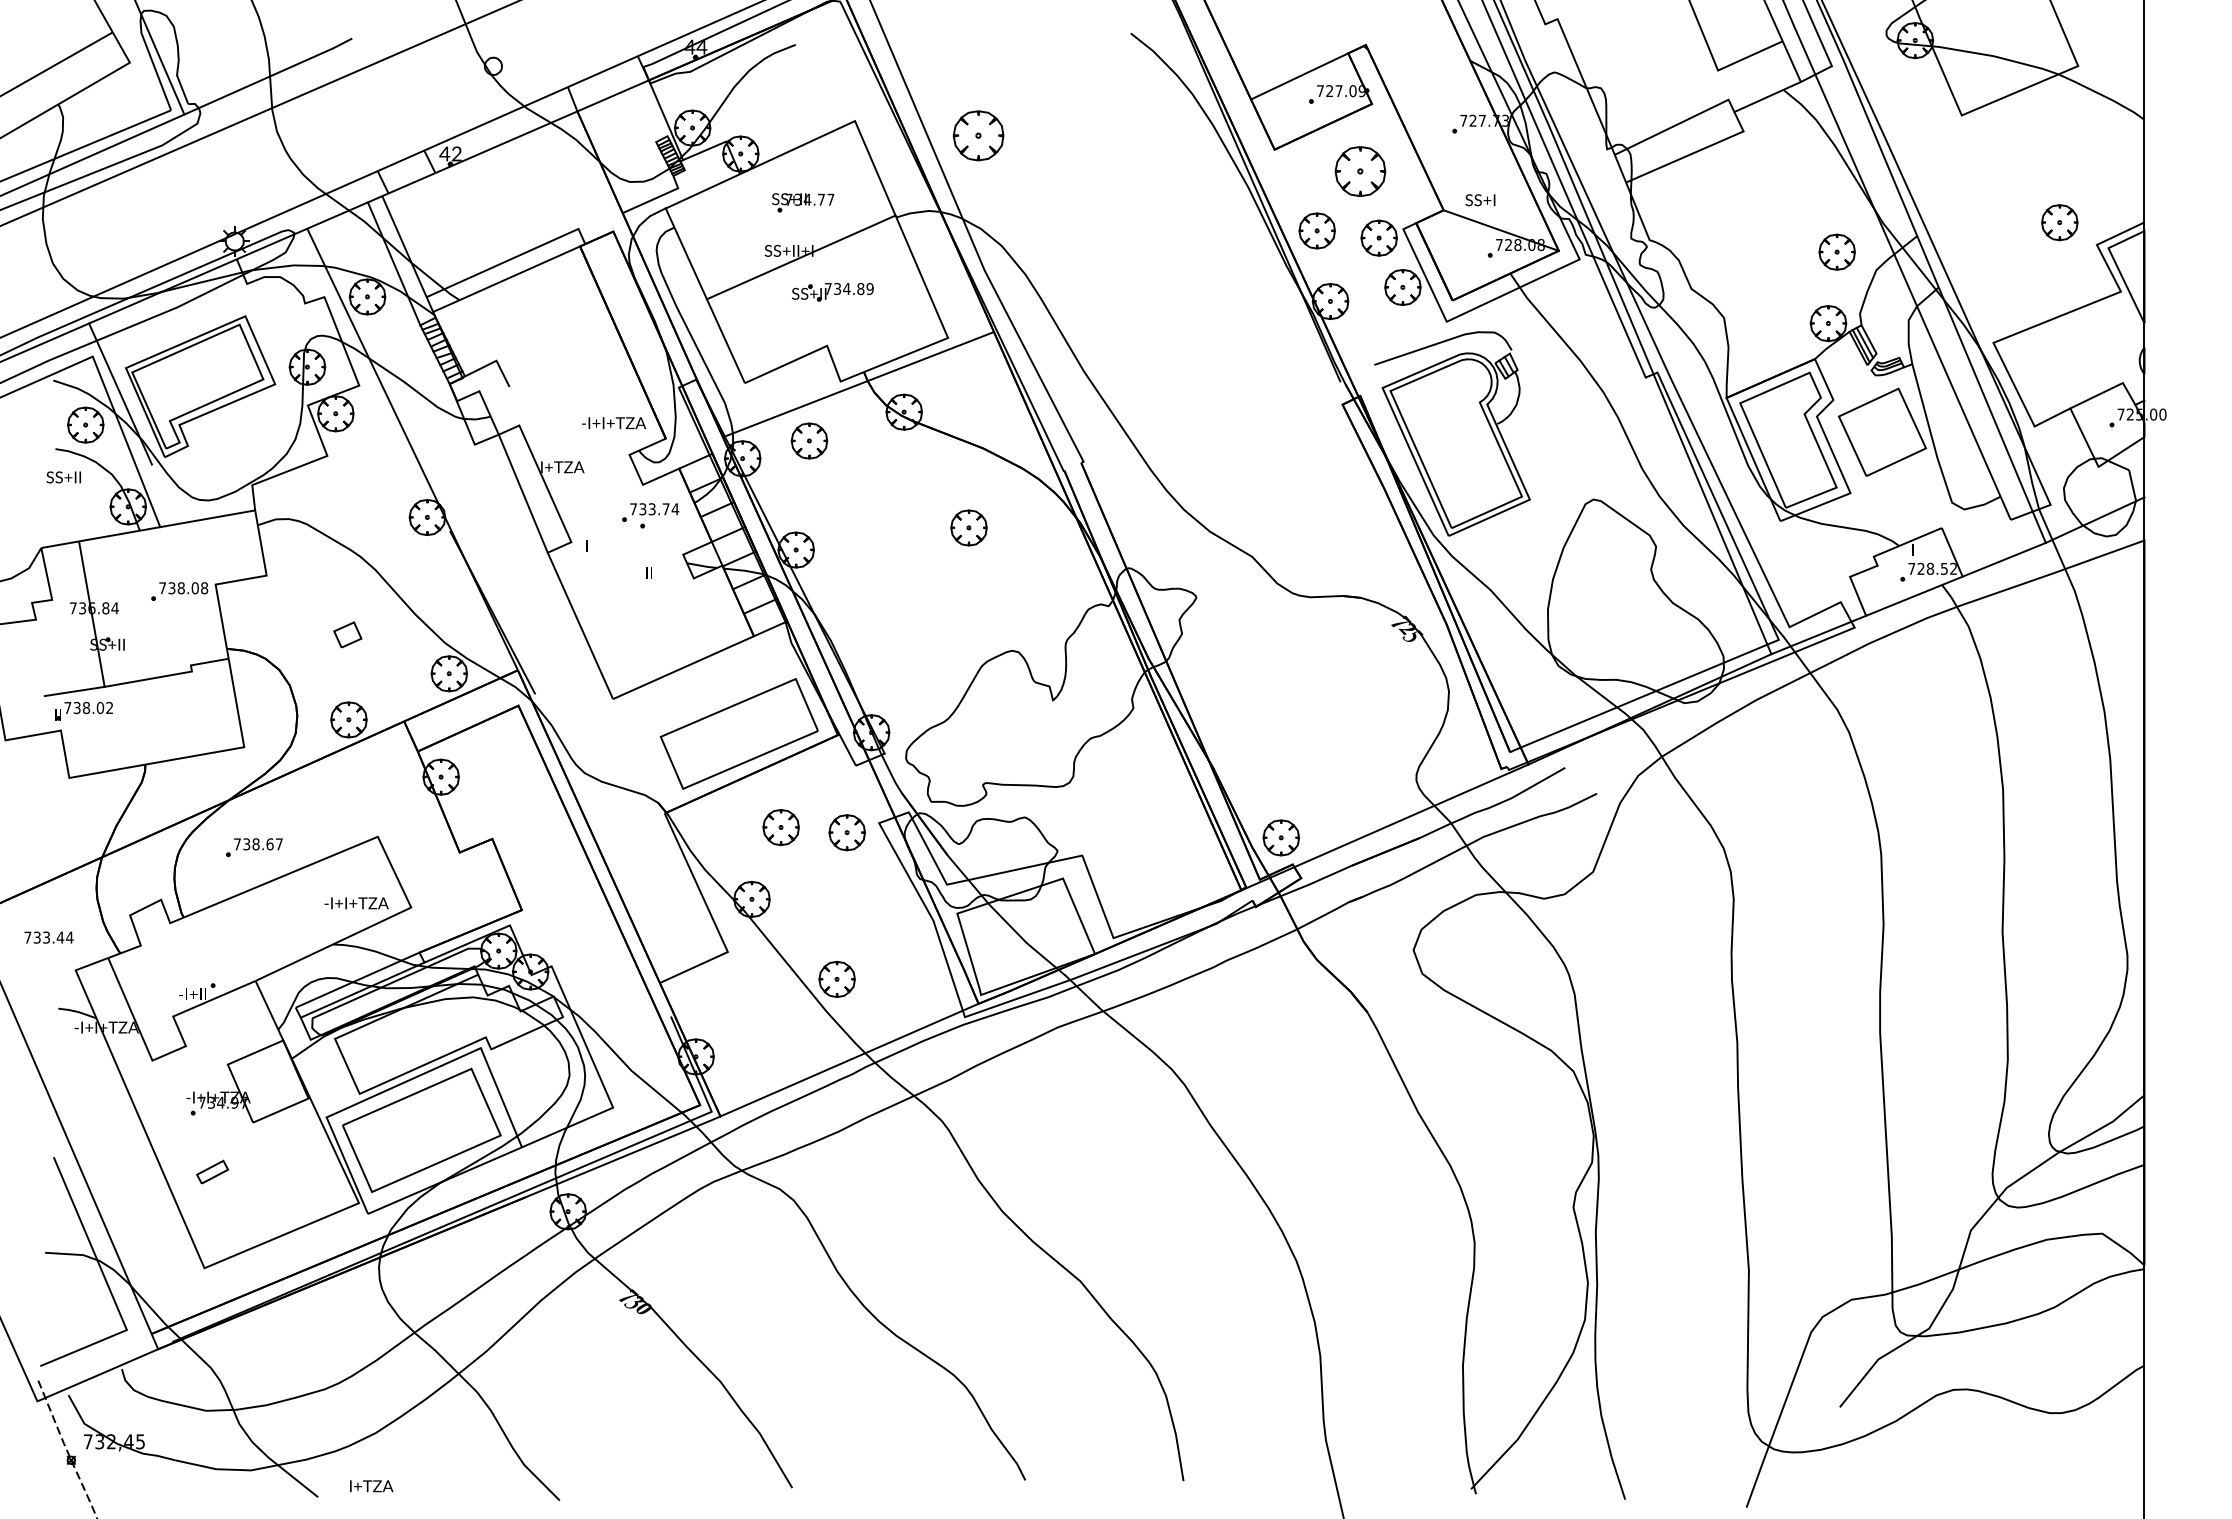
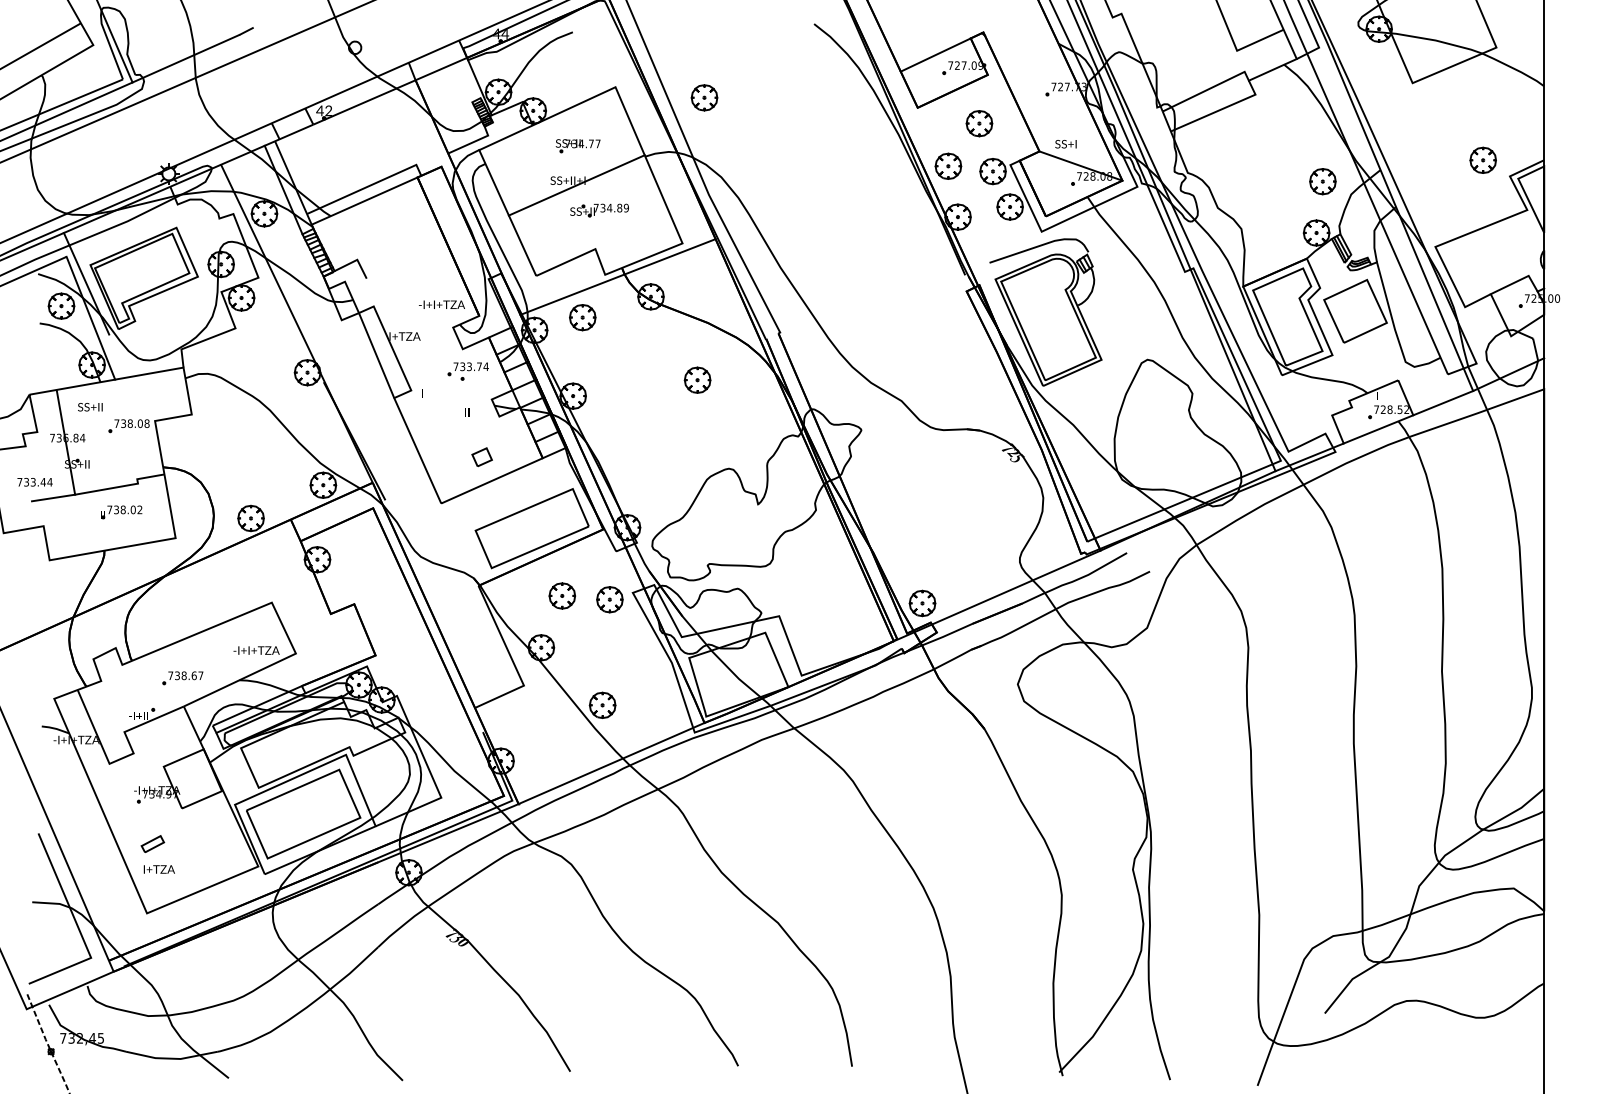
part: (978, 135) -> (704, 97), size x0.71
part: (1359, 171) -> (978, 123), size x0.71
text: (63, 477) -> (90, 407), moved
part: (347, 634) -> (481, 456), moved
part: (83, 711) -> (121, 512), moved
part: (254, 847) -> (183, 678), moved
text: (48, 937) -> (34, 482), moved
text: (371, 1486) -> (159, 869), moved

